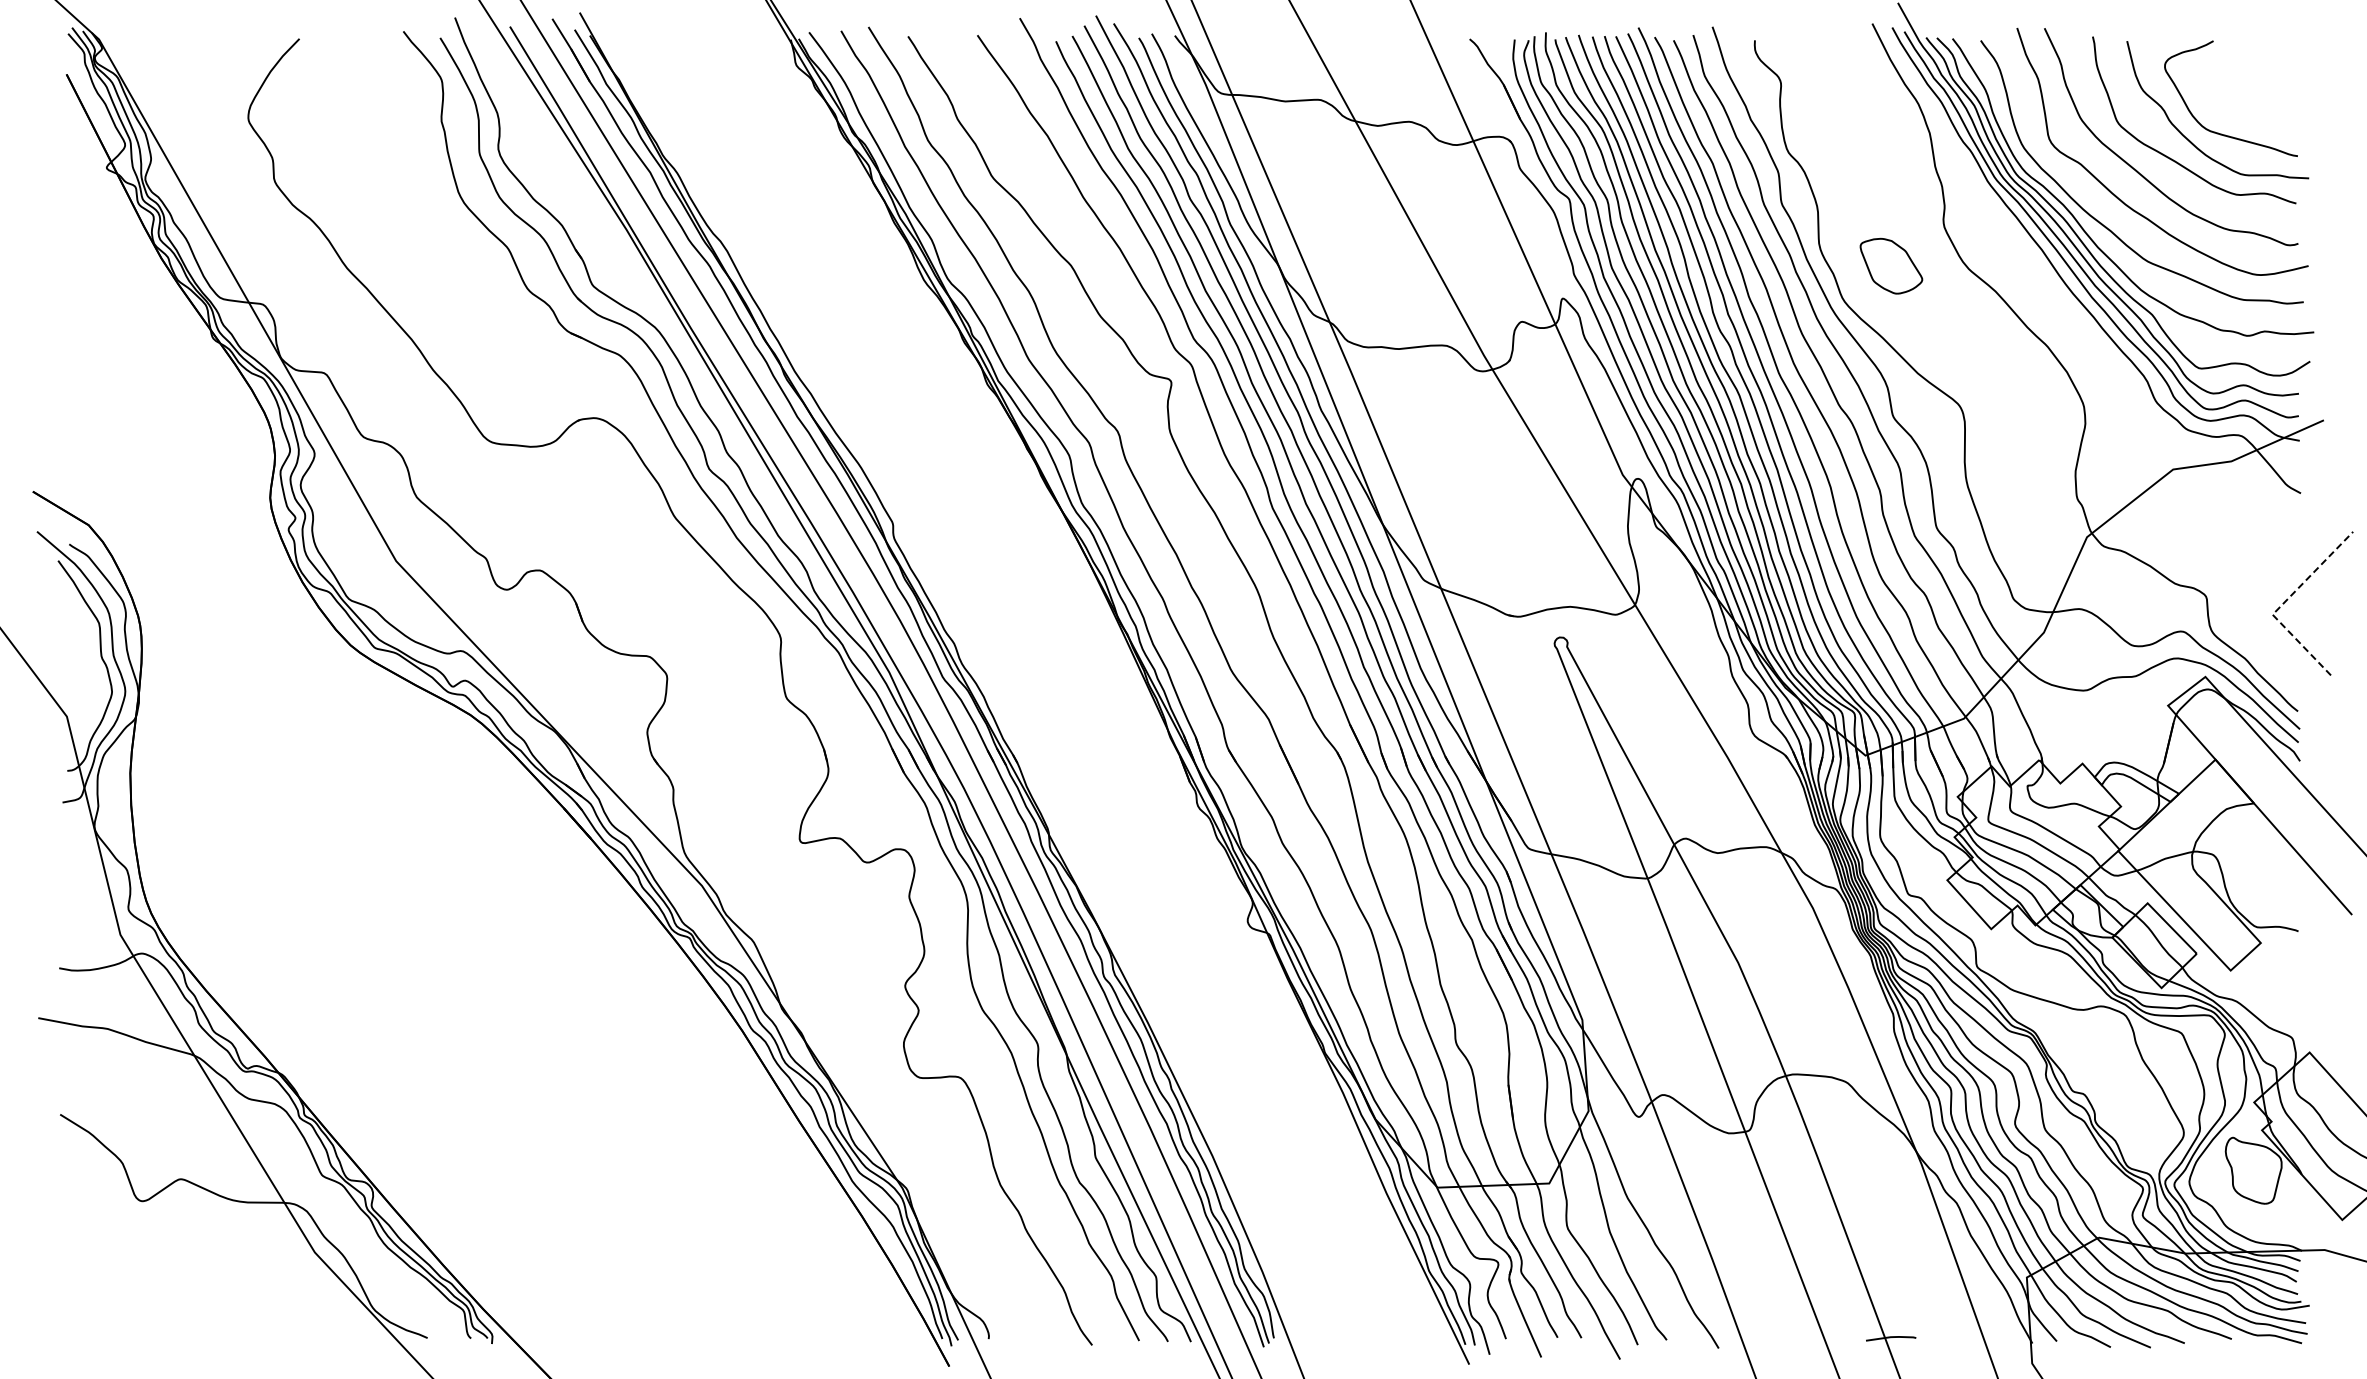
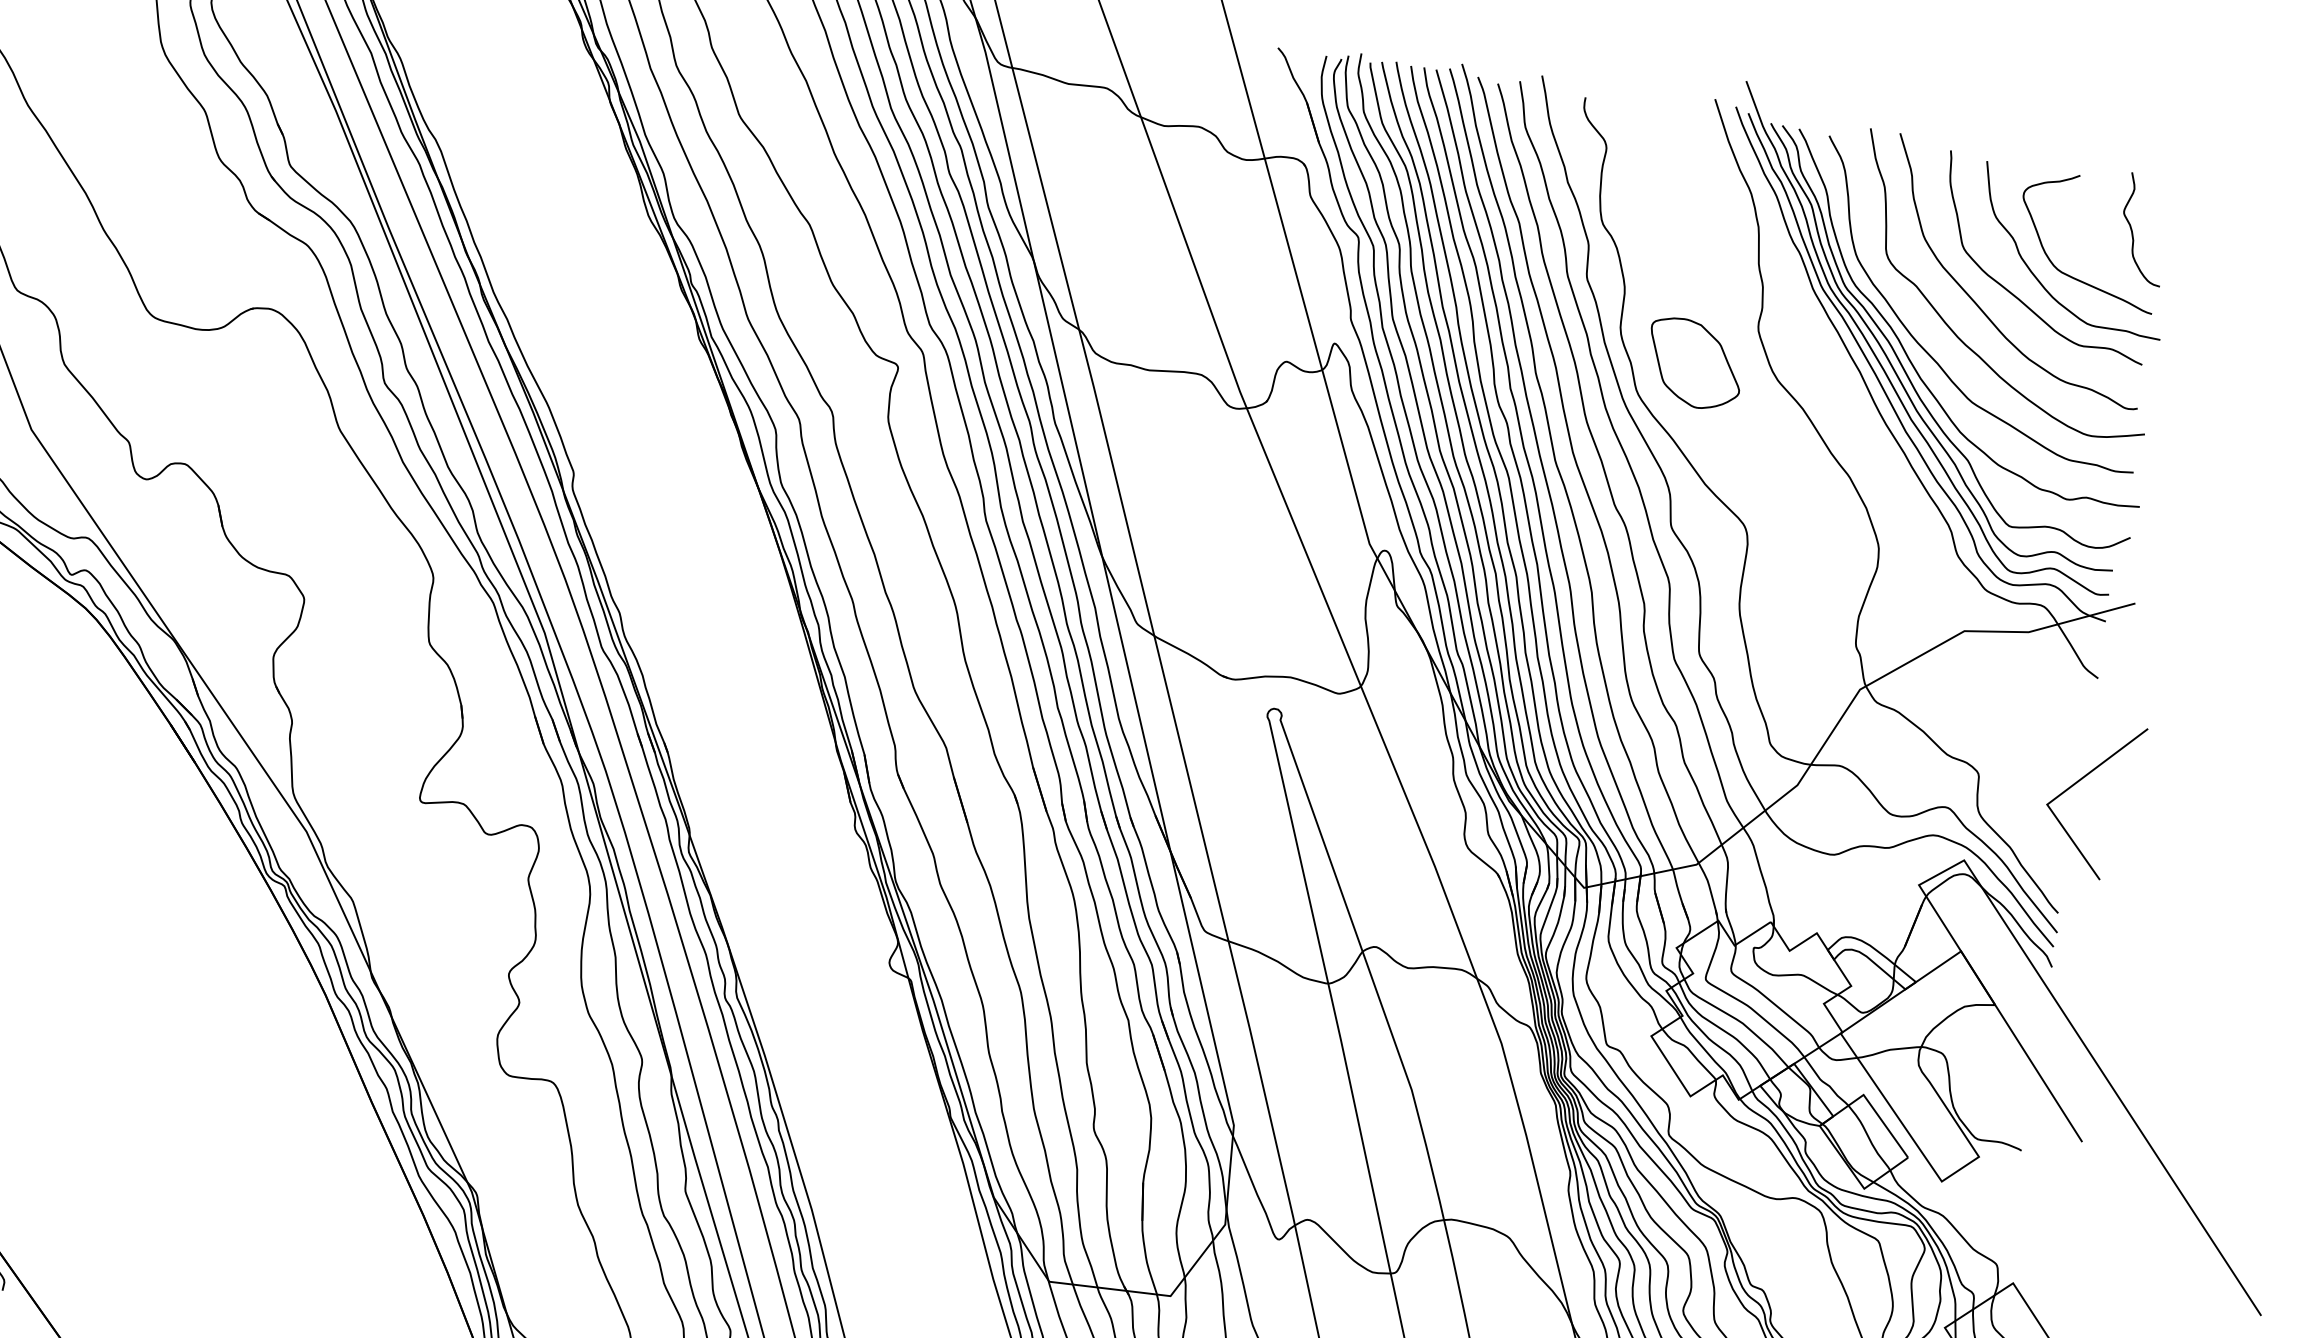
curve: (2269, 84) -> (2133, 231), added
part: (1891, 266) -> (1694, 364), size x1.43
line: (2283, 604) -> (2060, 795), dashed -> solid

